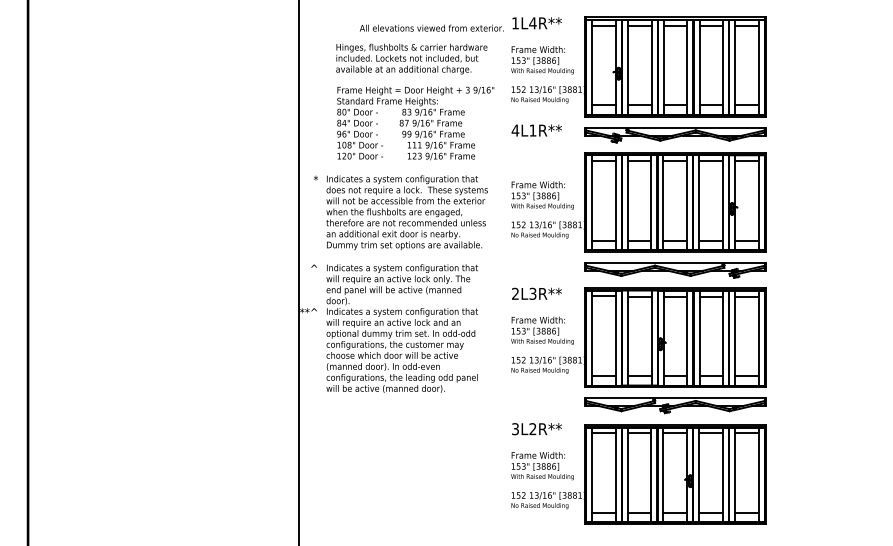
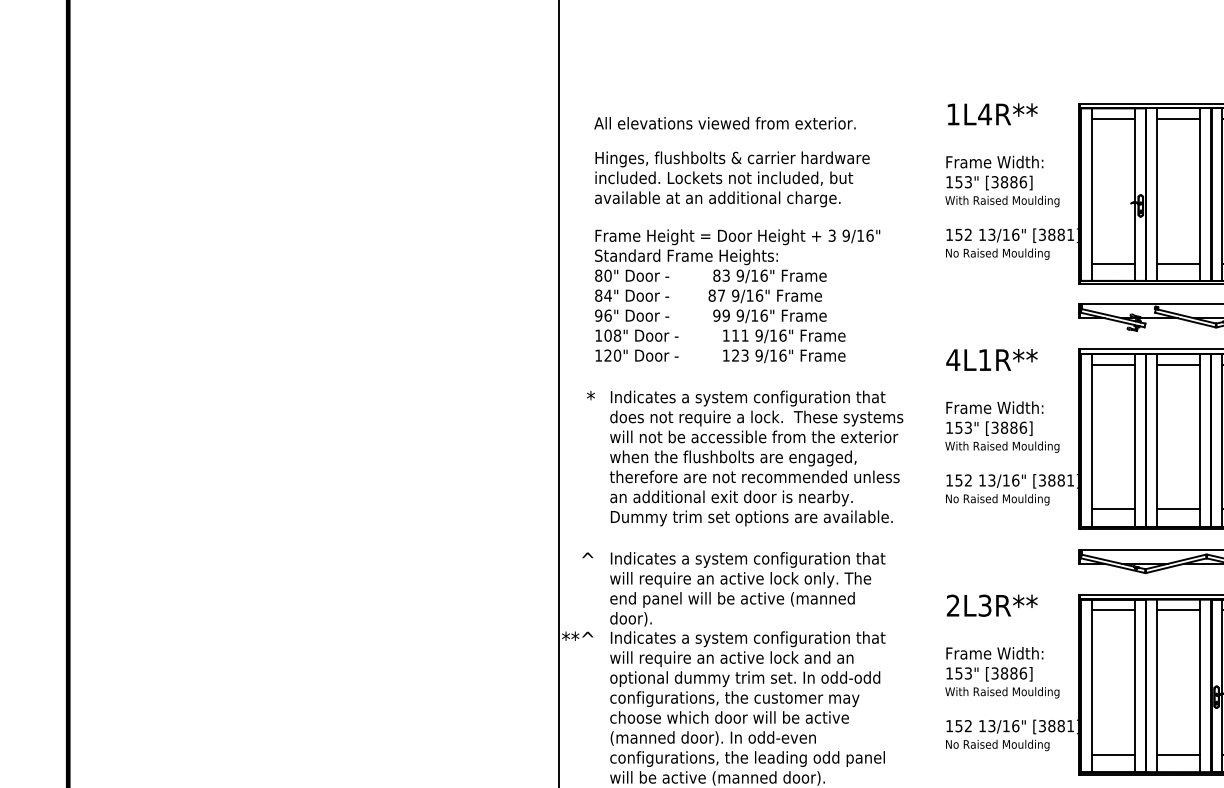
text: (431, 27) -> (724, 122), moved
text: (411, 58) -> (731, 178), moved
text: (415, 123) -> (737, 296), moved
text: (536, 130) -> (991, 359), moved

